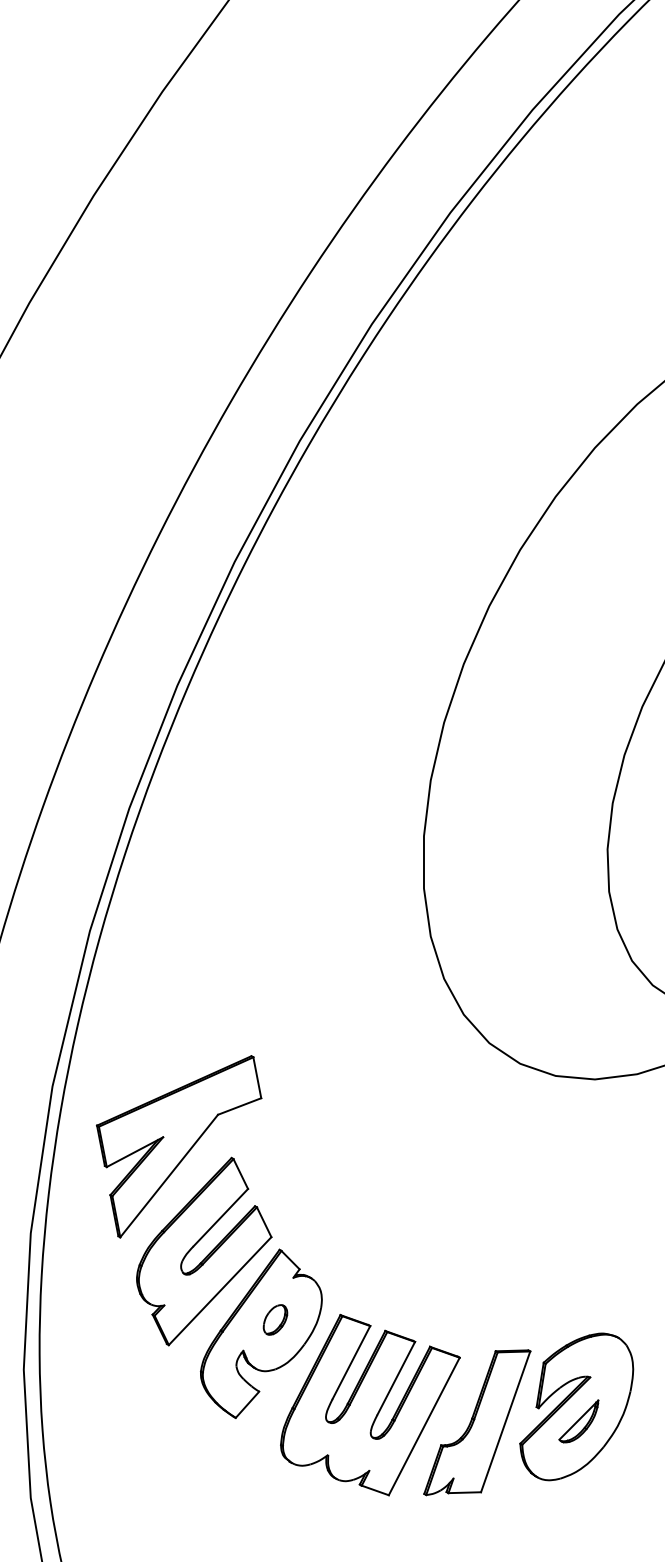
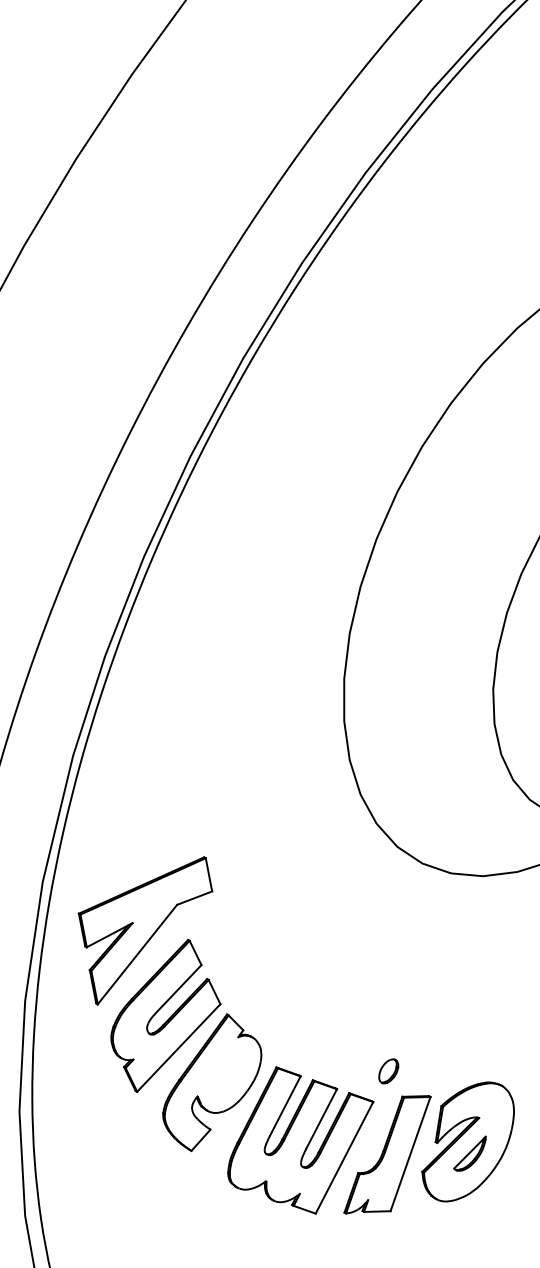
part: (275, 1320) -> (388, 1071), moved

